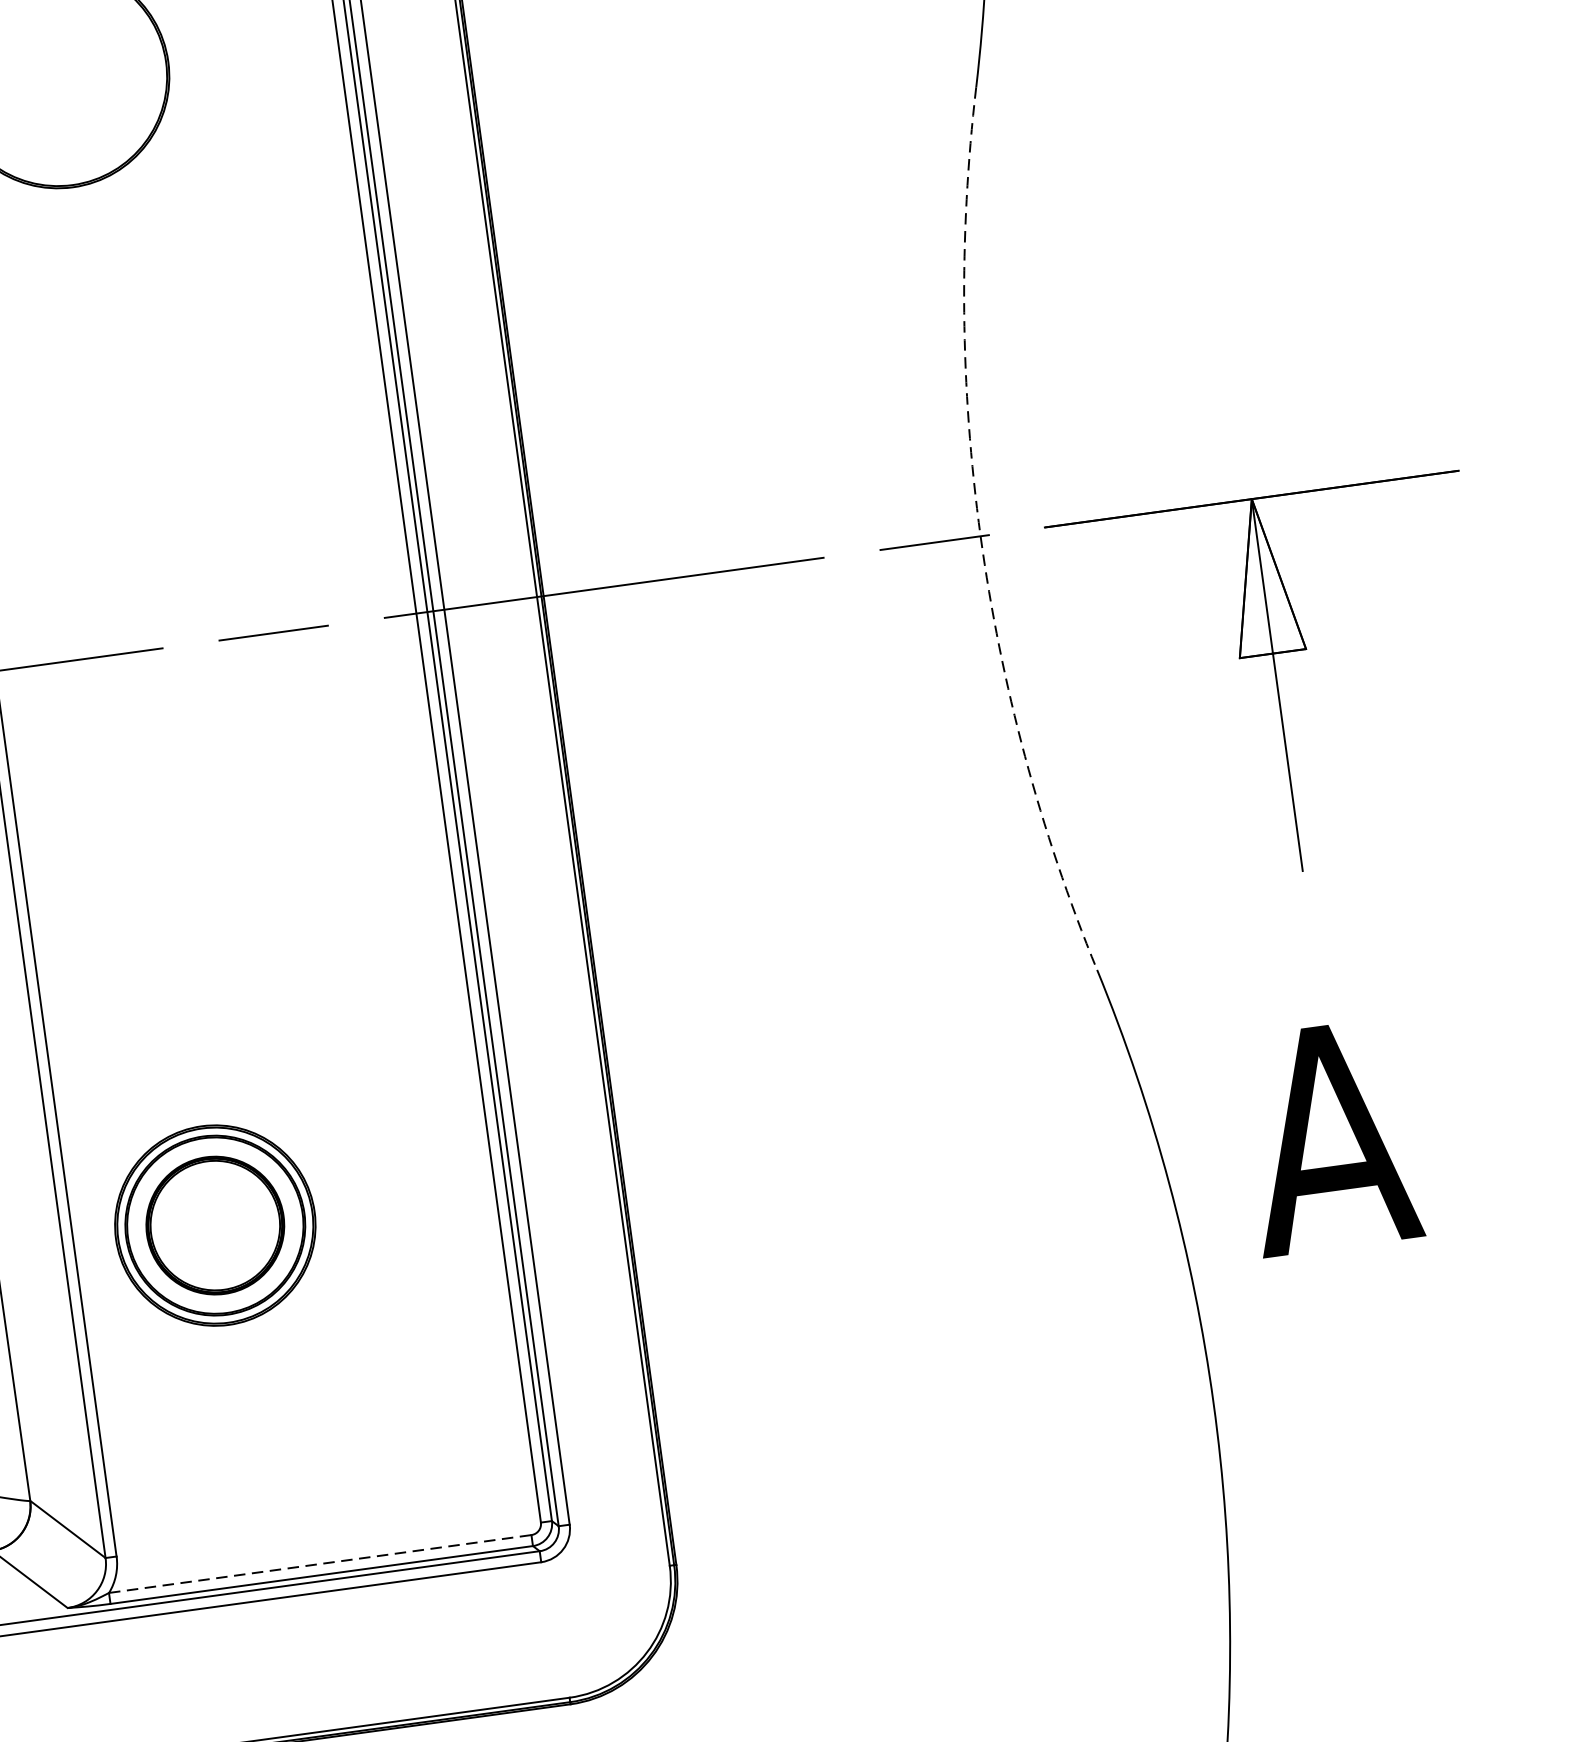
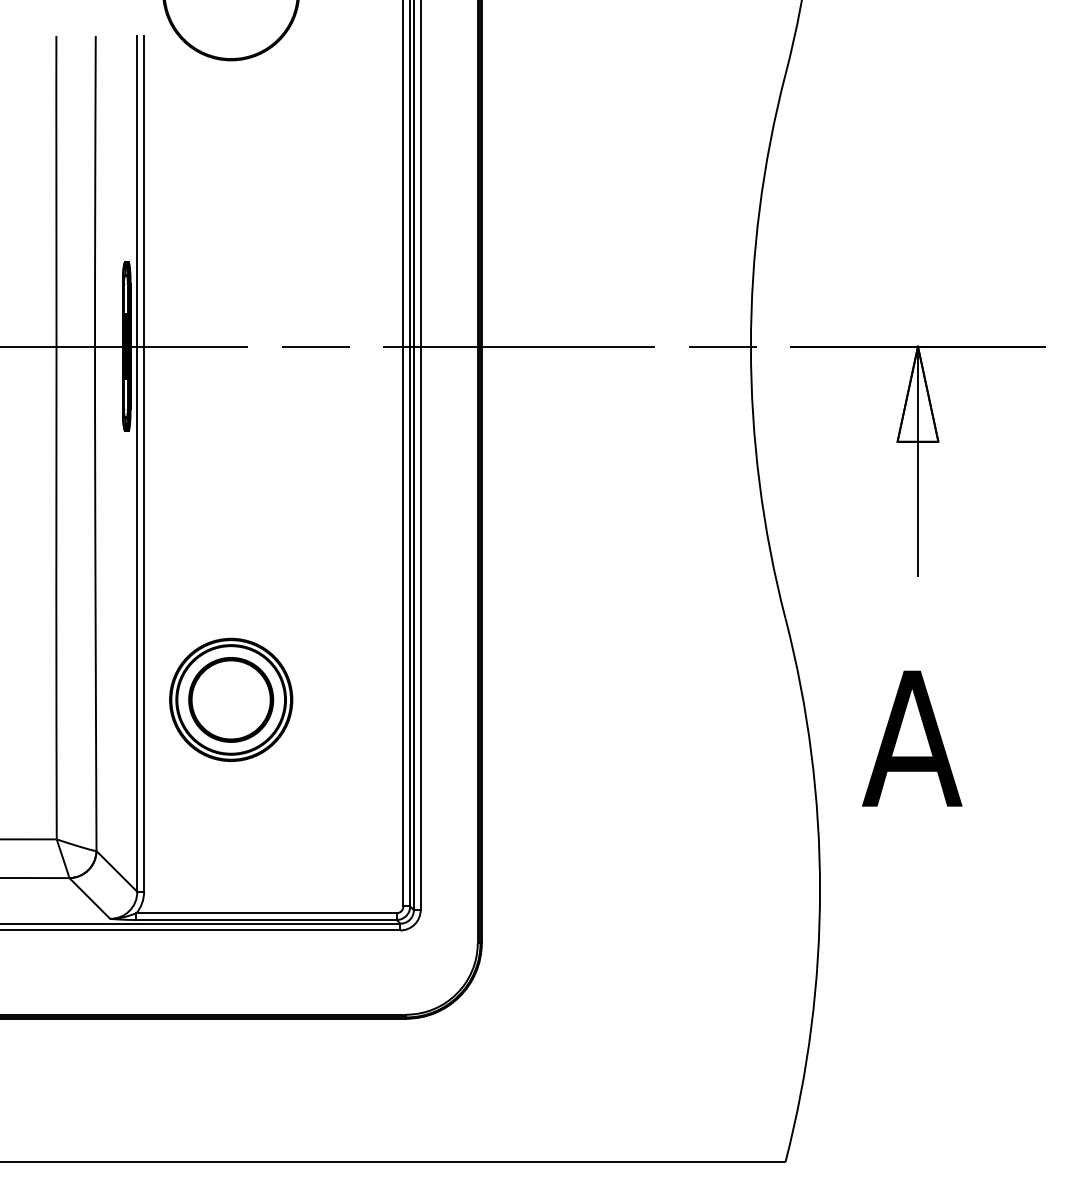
arc: (979, 536) -> (750, 346), dashed -> solid
line: (321, 1564) -> (267, 913), dashed -> solid

